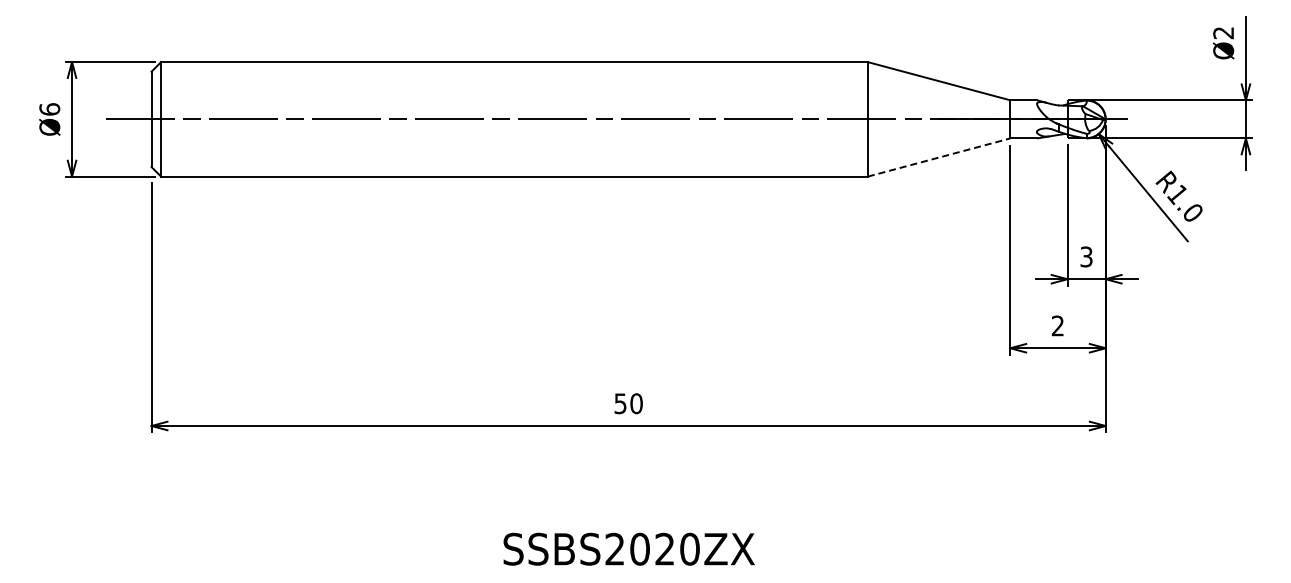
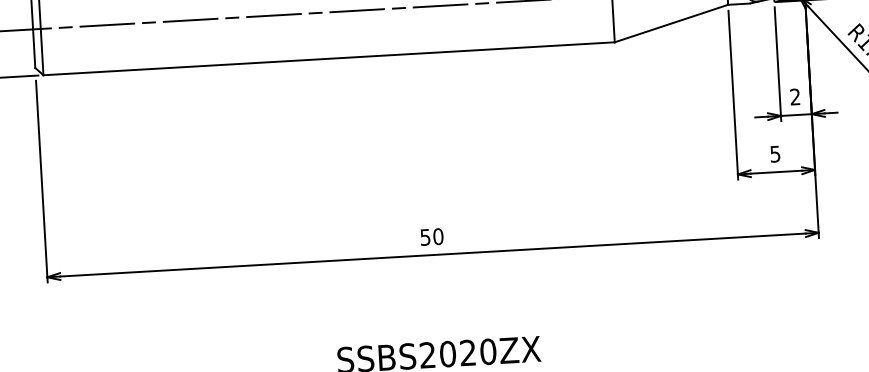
line: (939, 157) -> (671, 23), dashed -> solid
text: (1086, 256) -> (795, 96), 3 -> 2
text: (1057, 325) -> (775, 153), 2 -> 5

